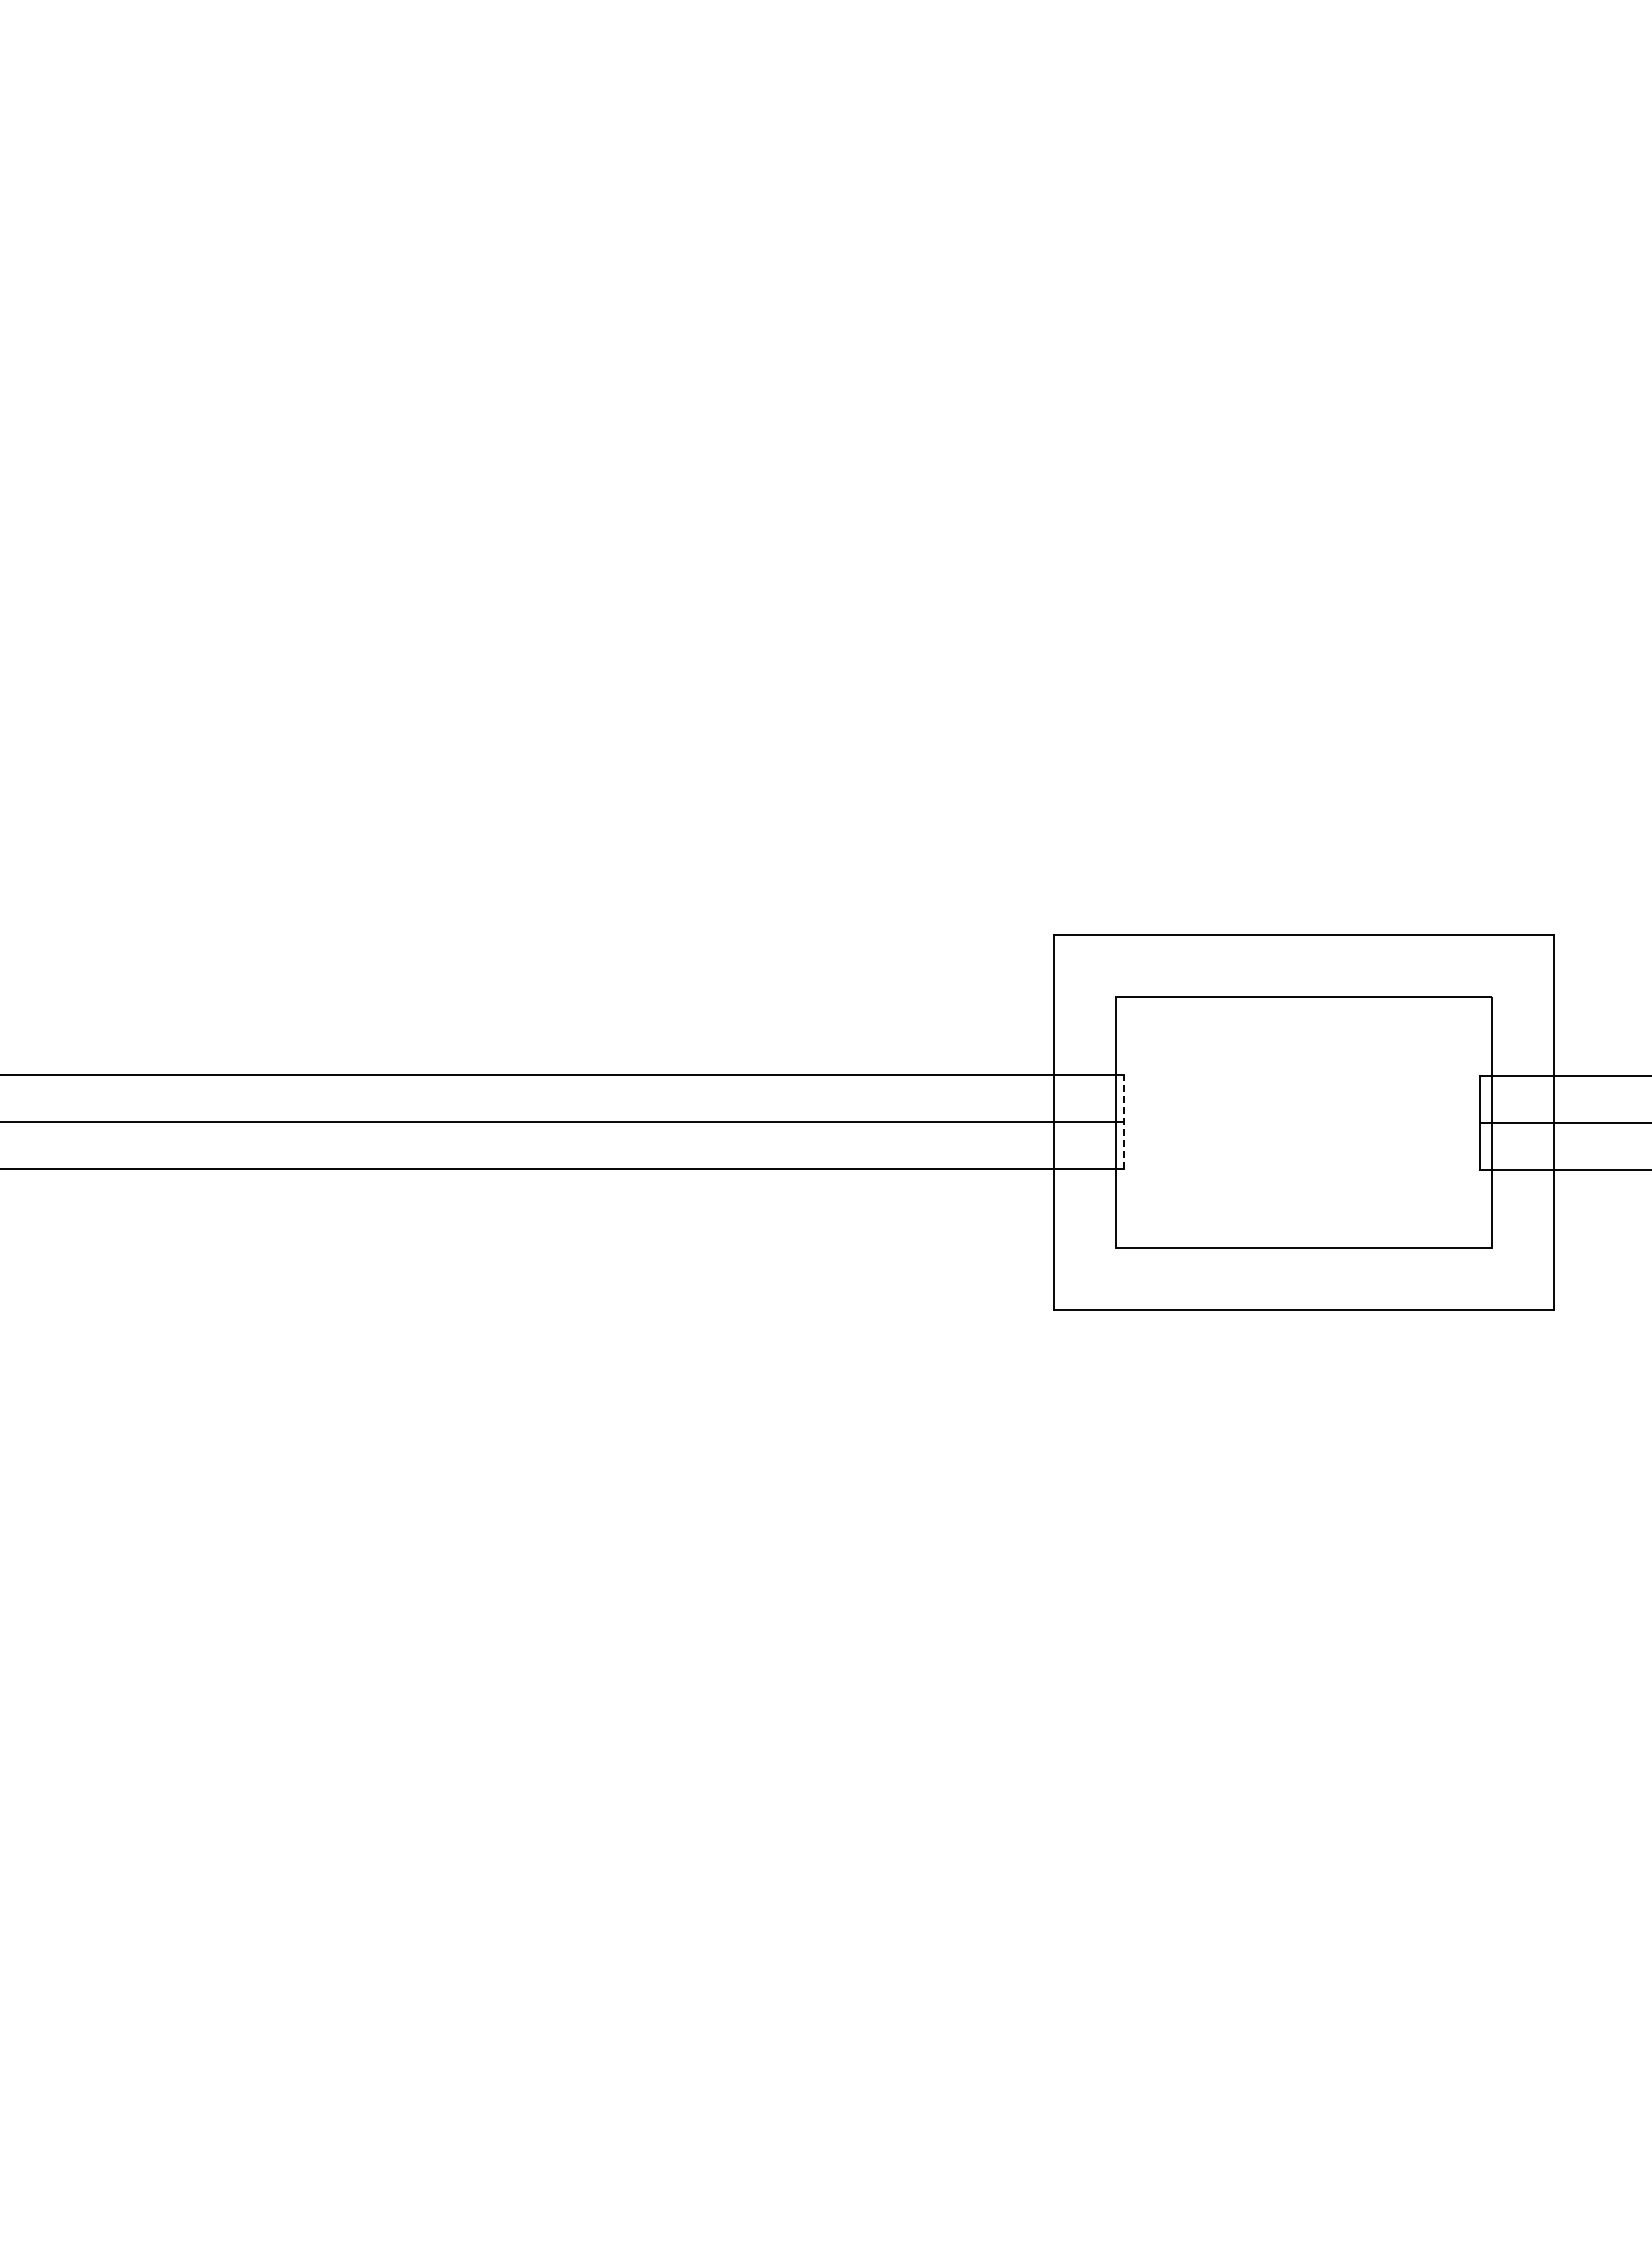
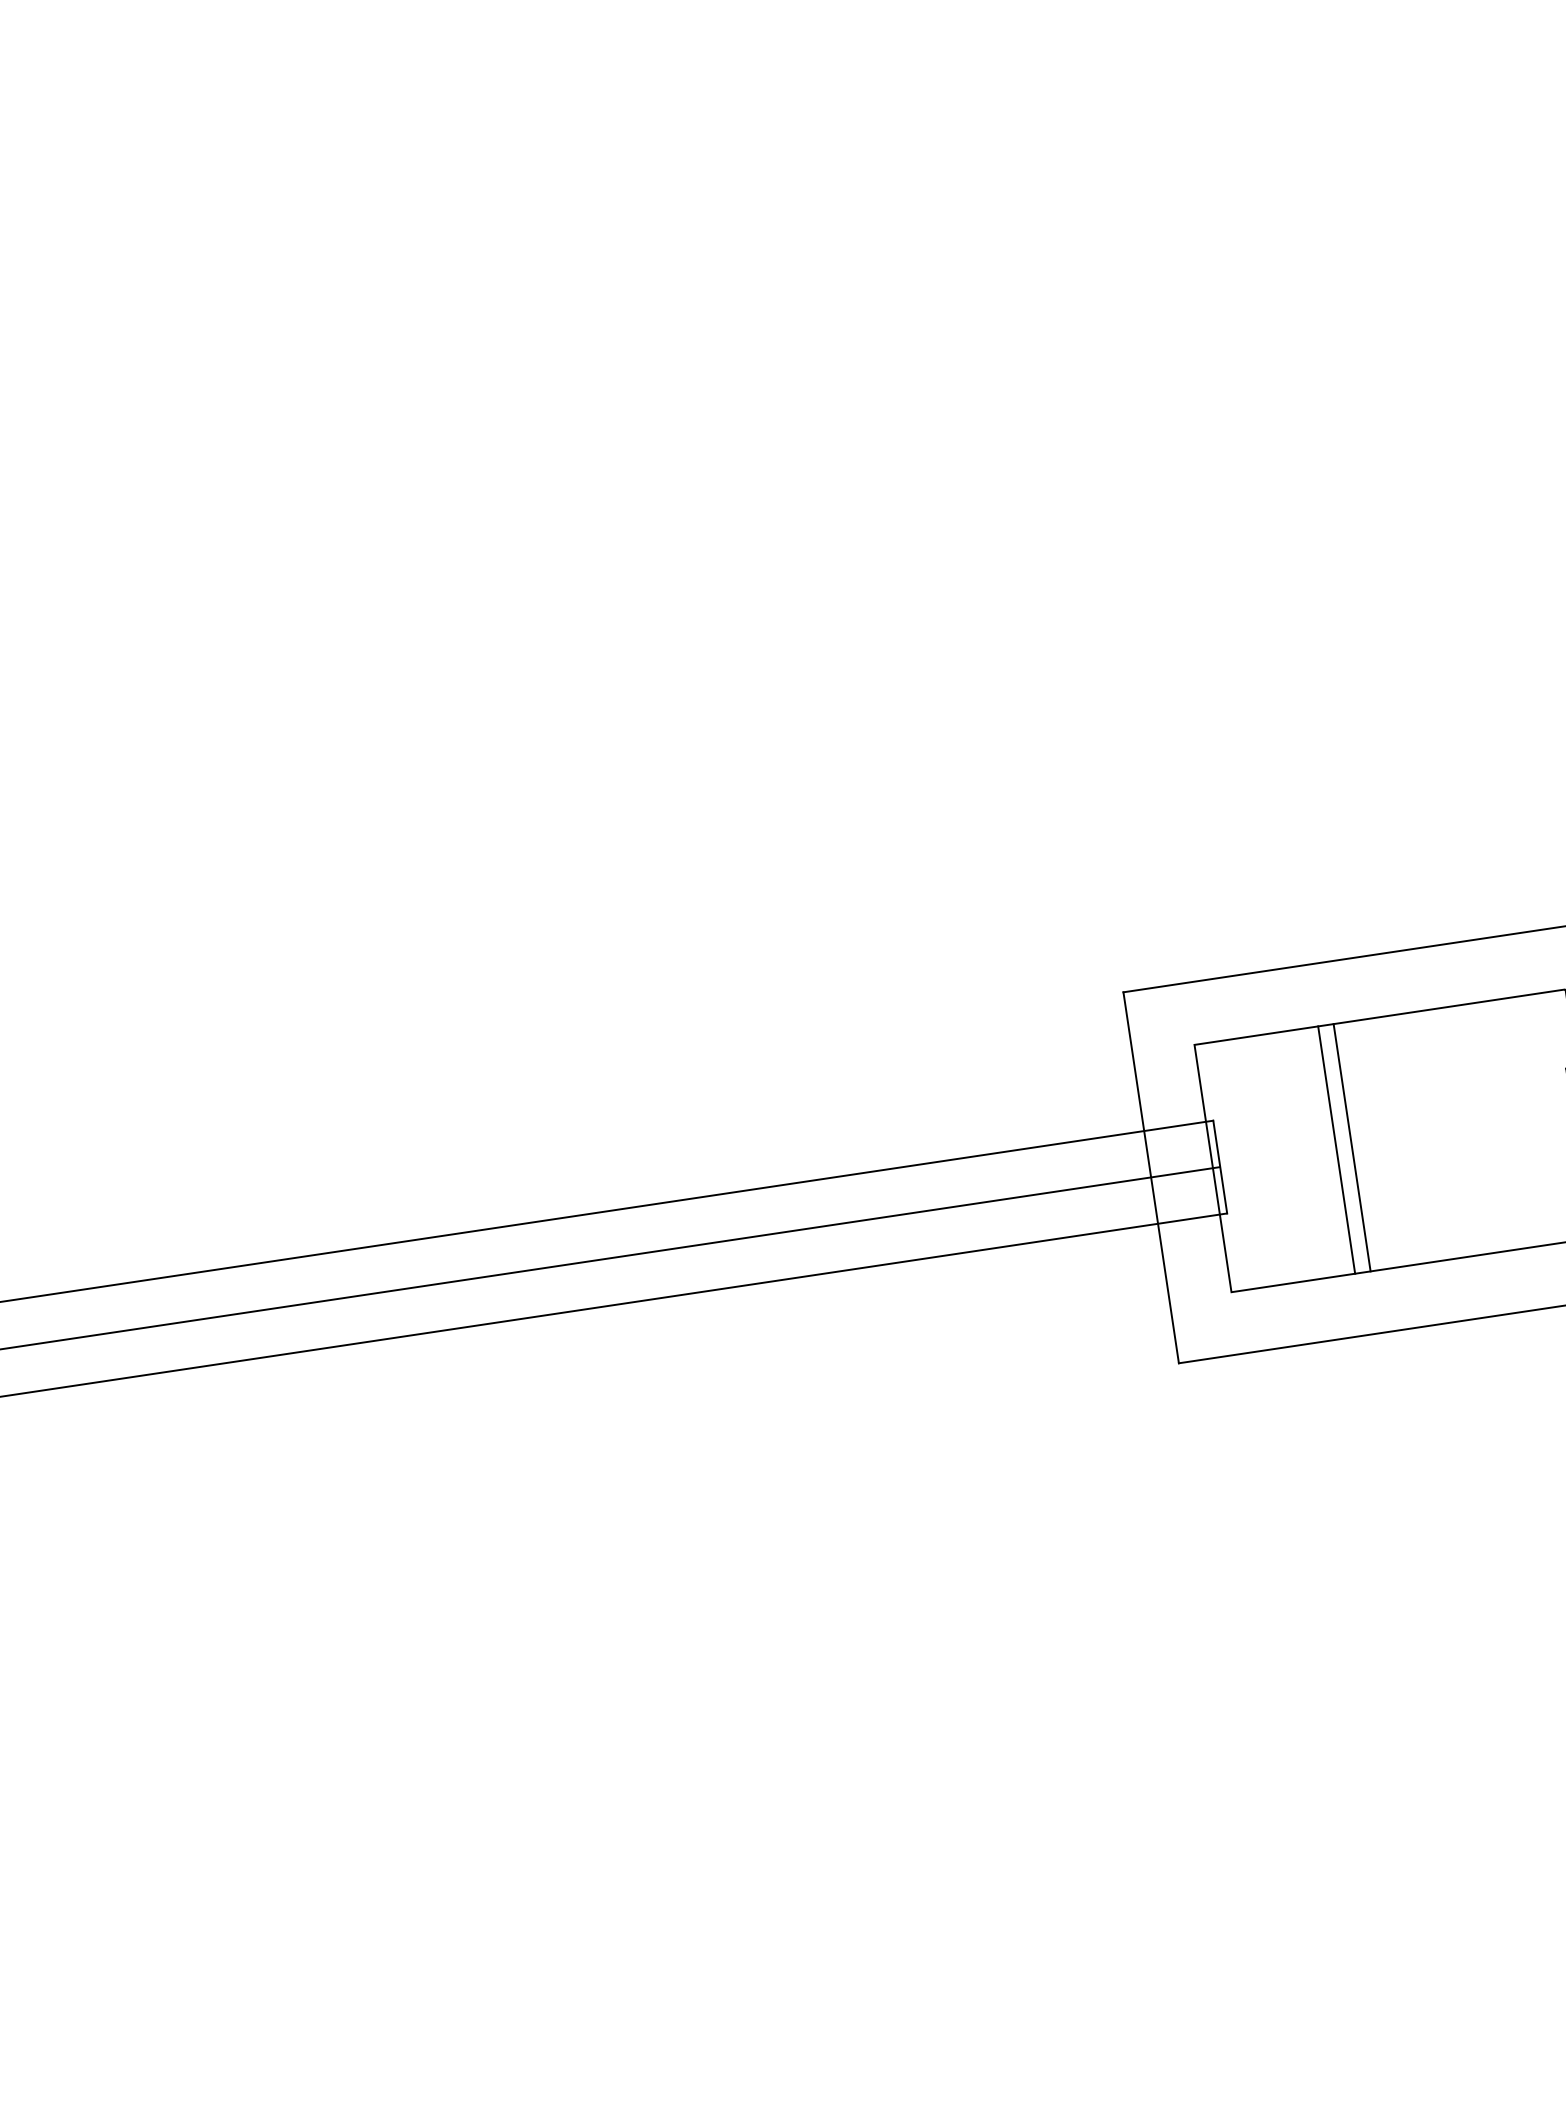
line: (1123, 1122) -> (1220, 1167), dashed -> solid
line: (1241, 1122) -> (1336, 1150), added
line: (1257, 1122) -> (1352, 1147), added

